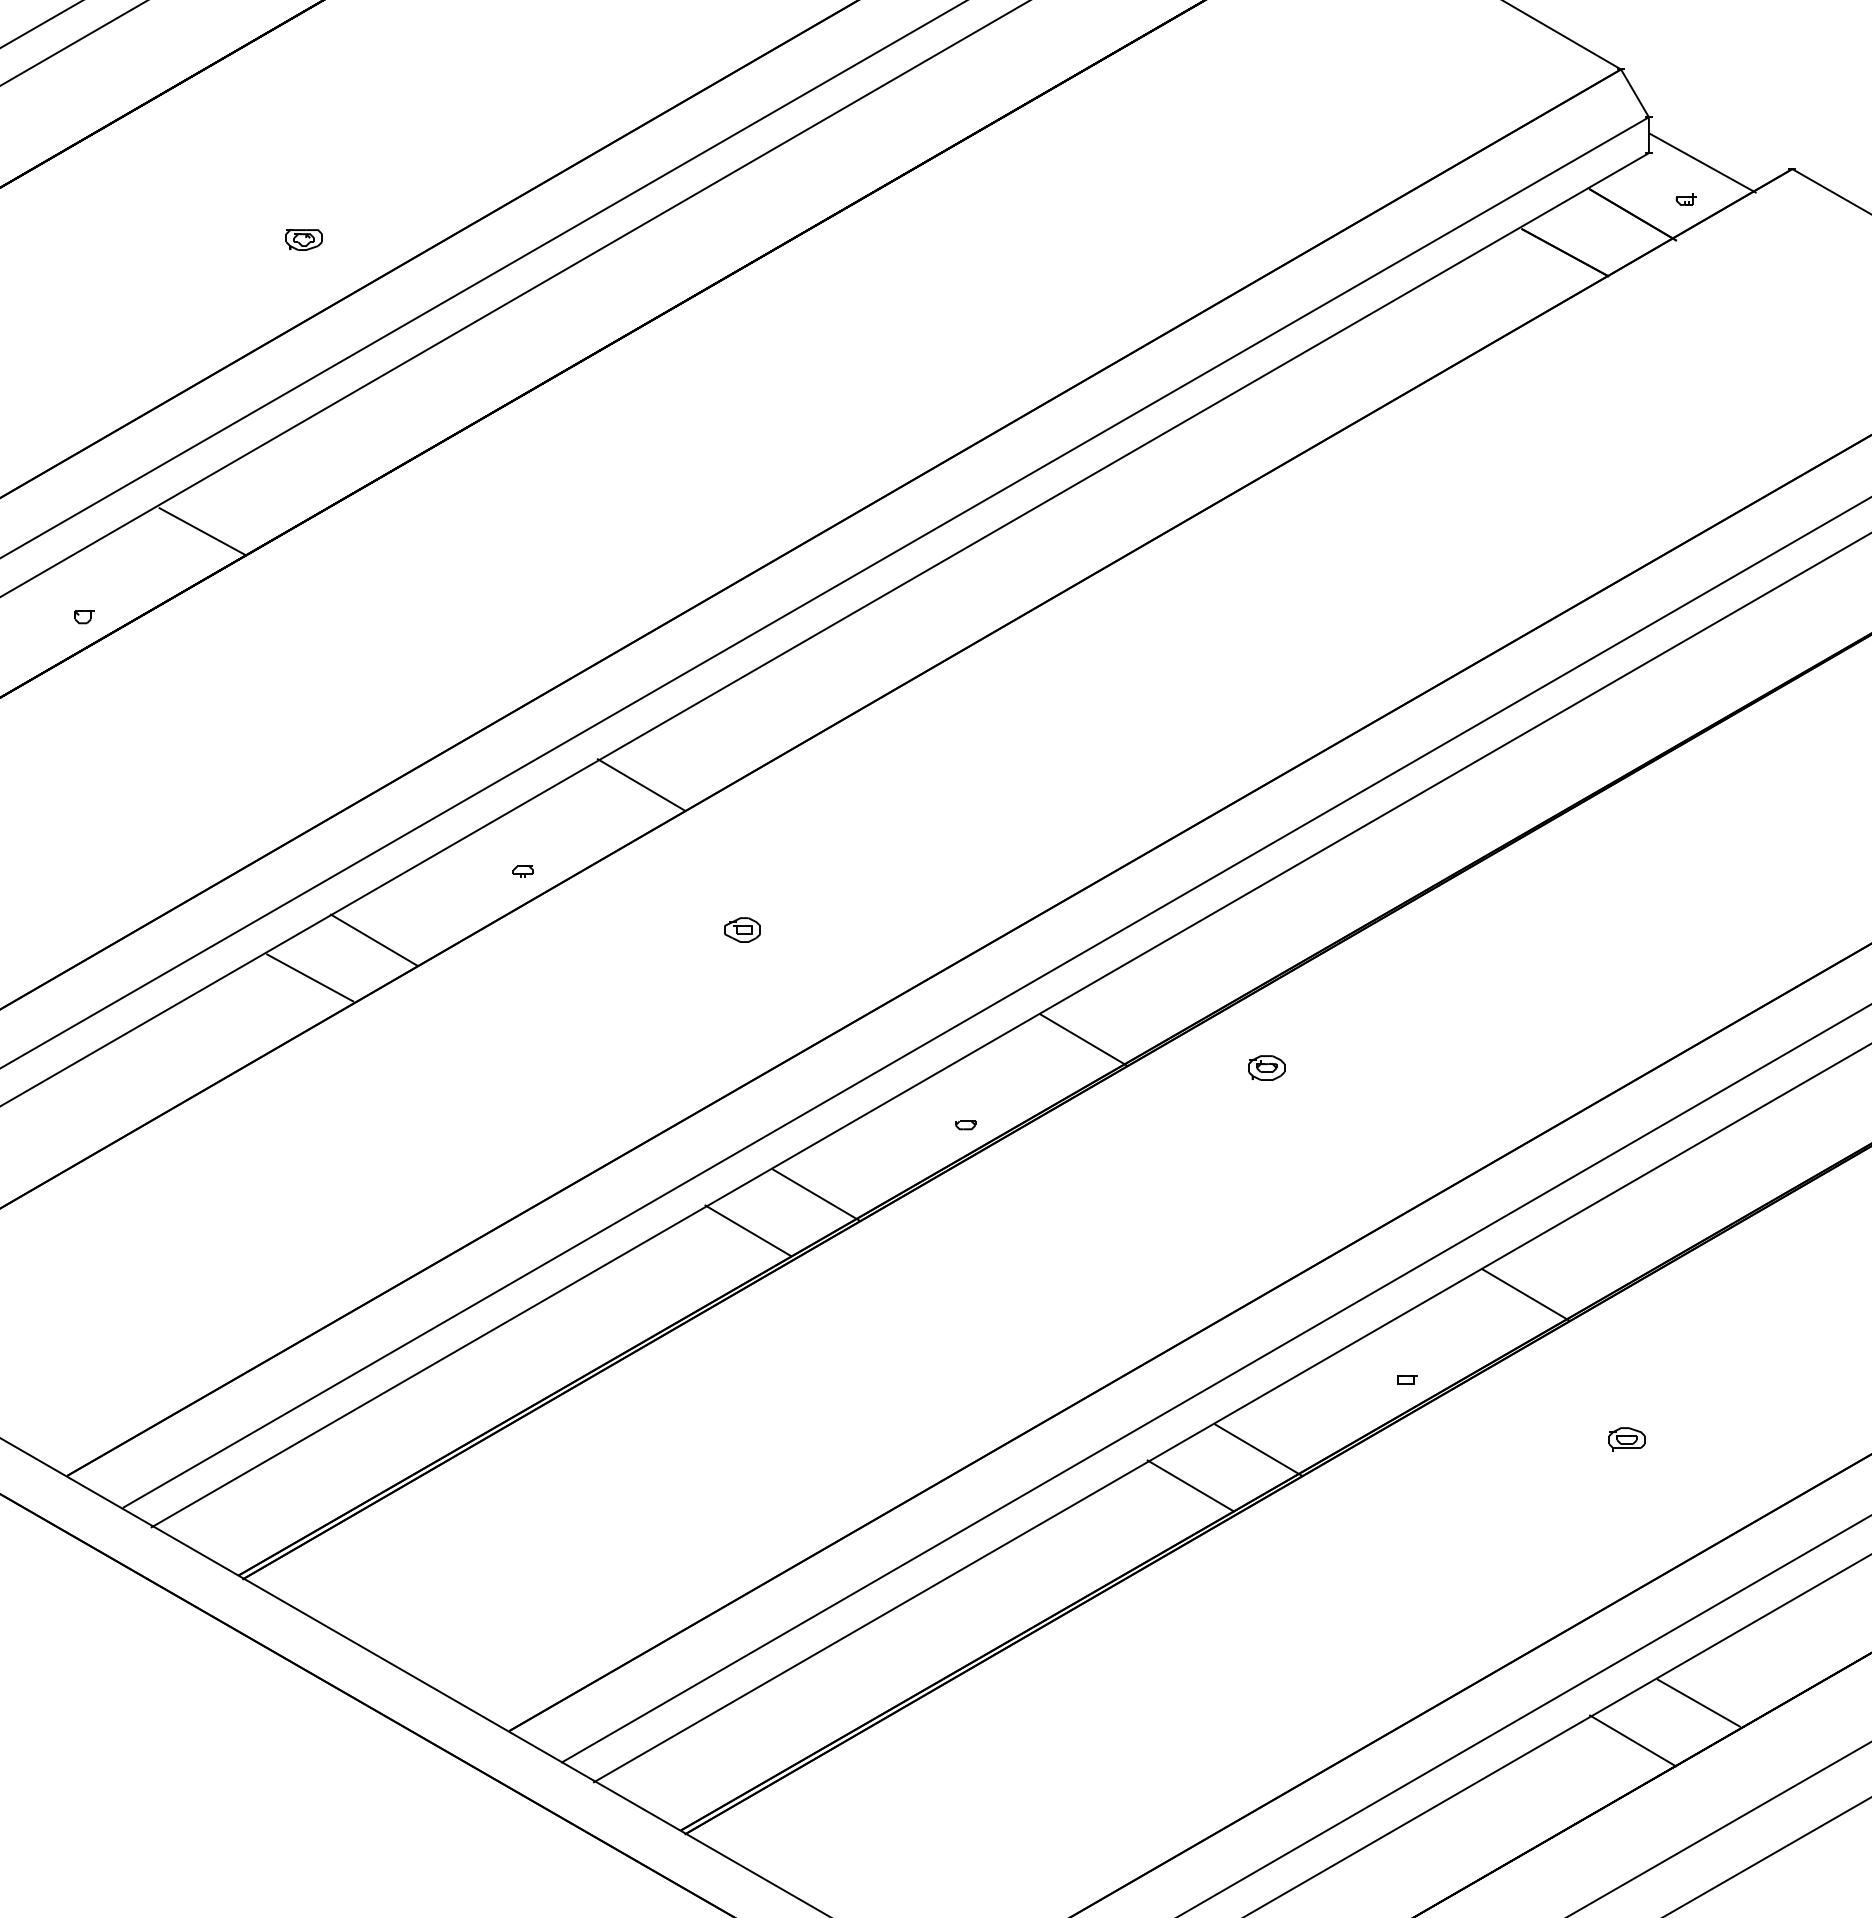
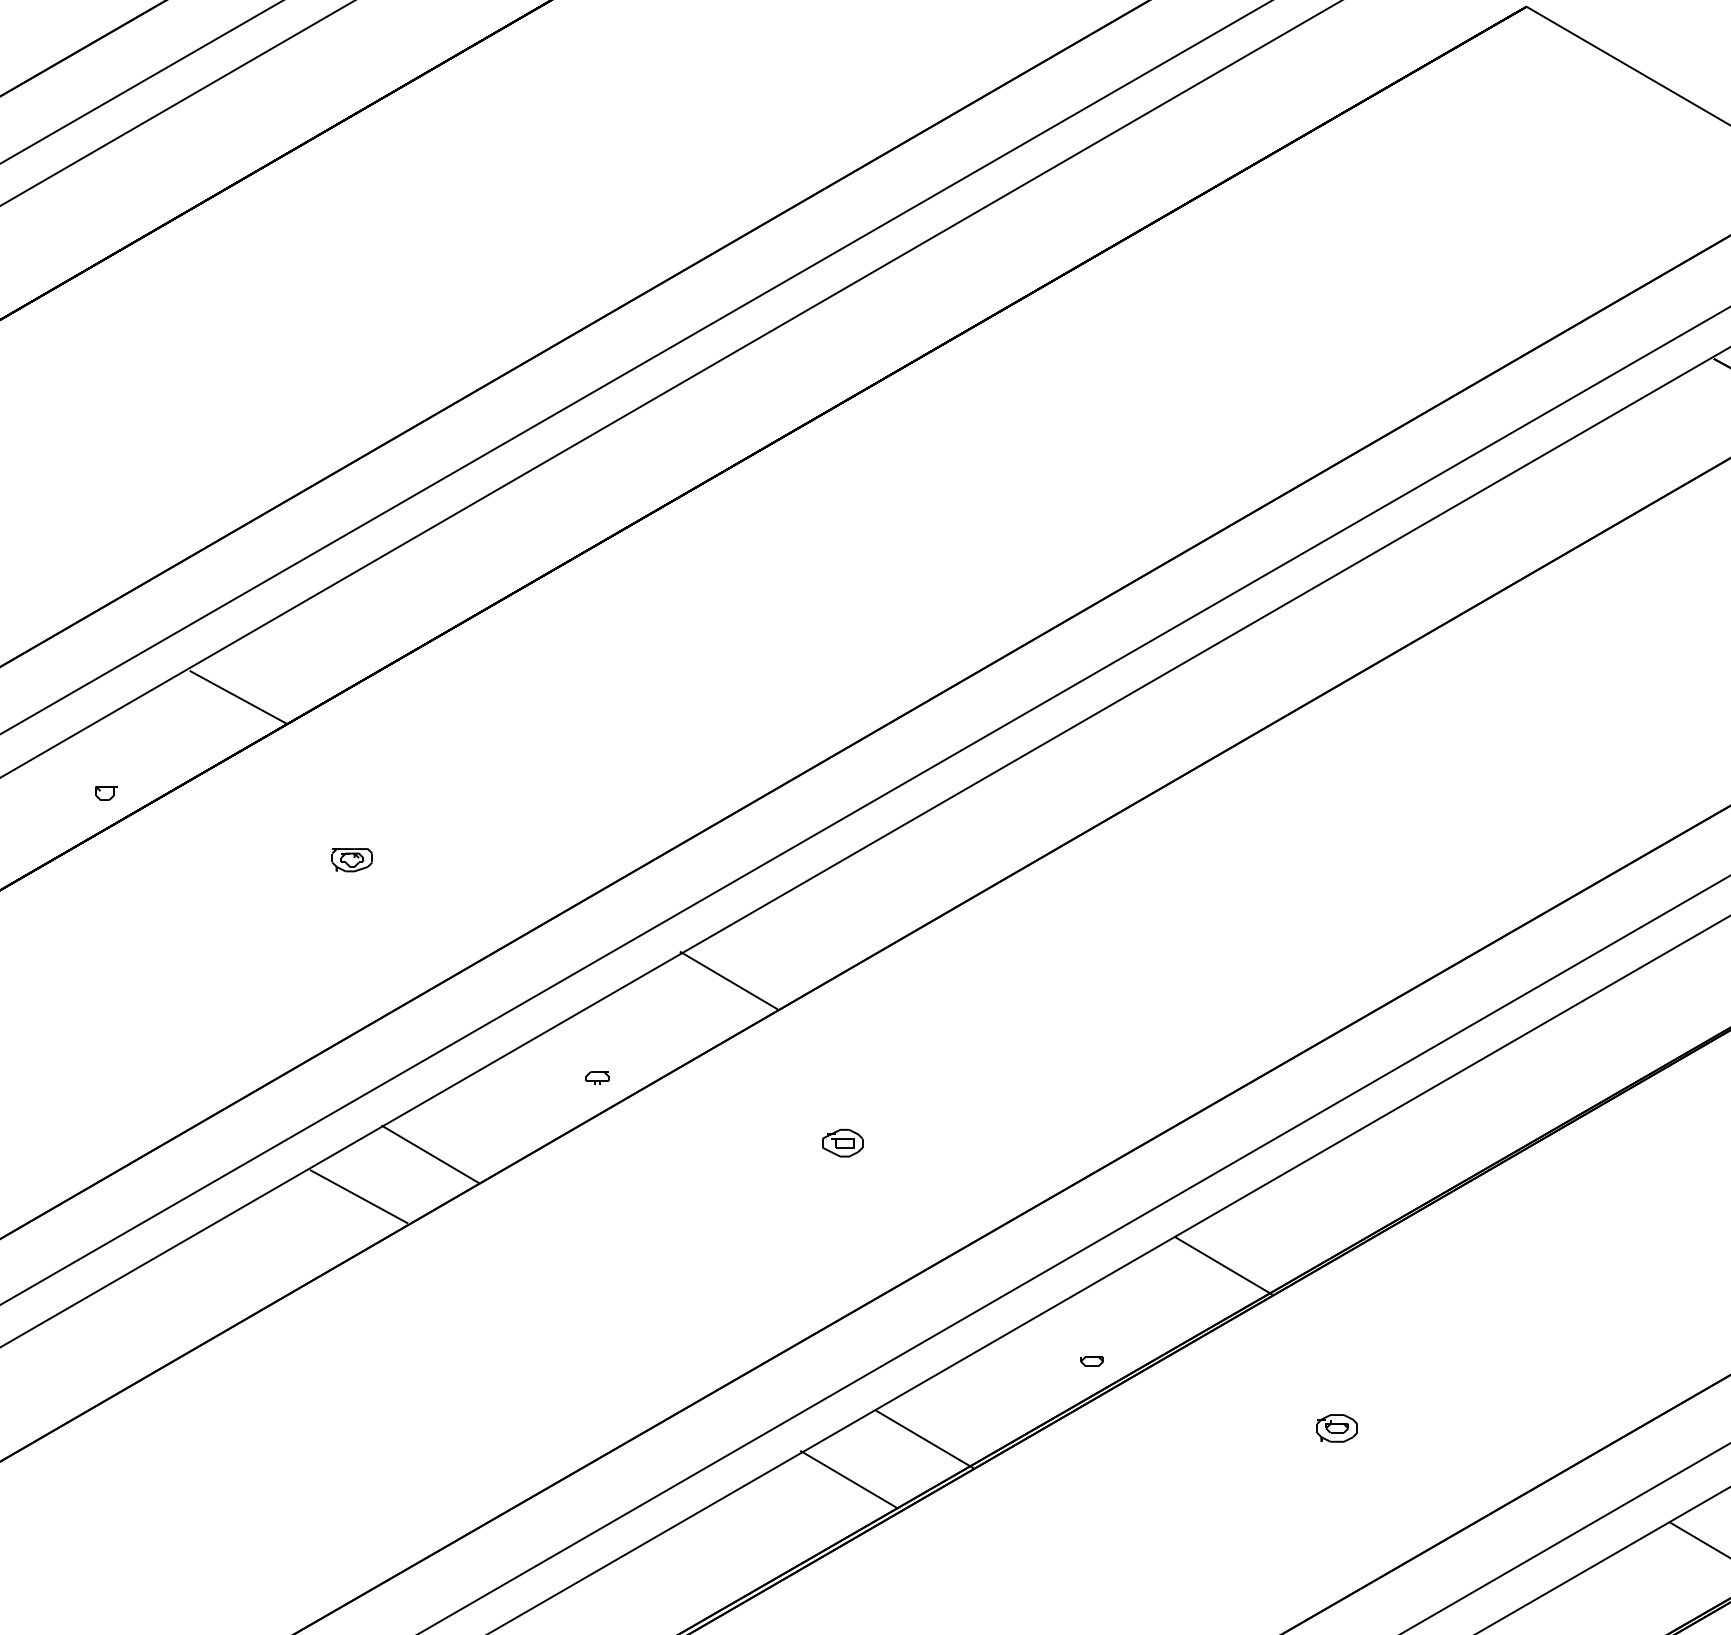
part: (303, 239) -> (351, 859), moved
part: (1266, 1067) -> (1336, 1427), moved

